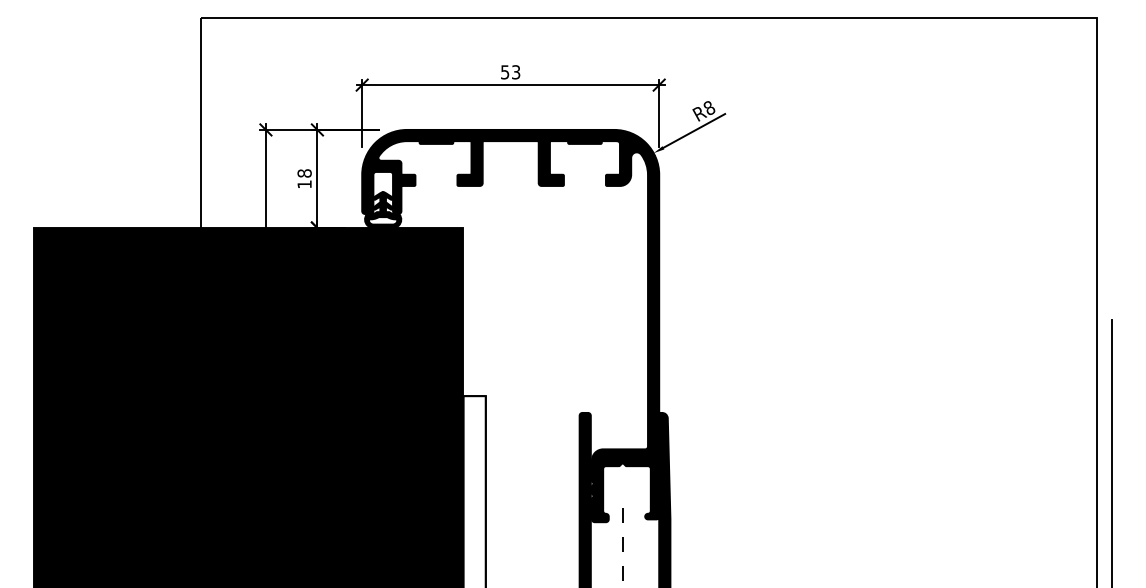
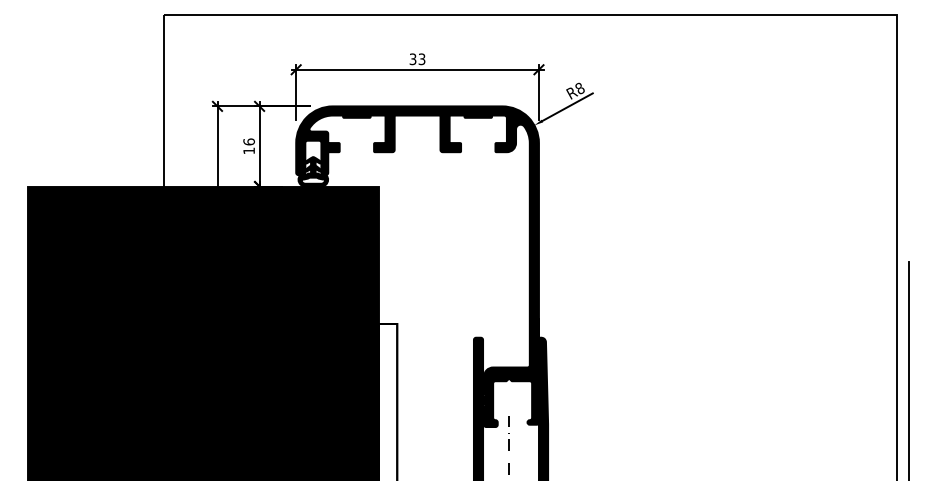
text: (505, 71) -> (413, 58), 53 -> 33
text: (304, 173) -> (249, 142), 18 -> 16

